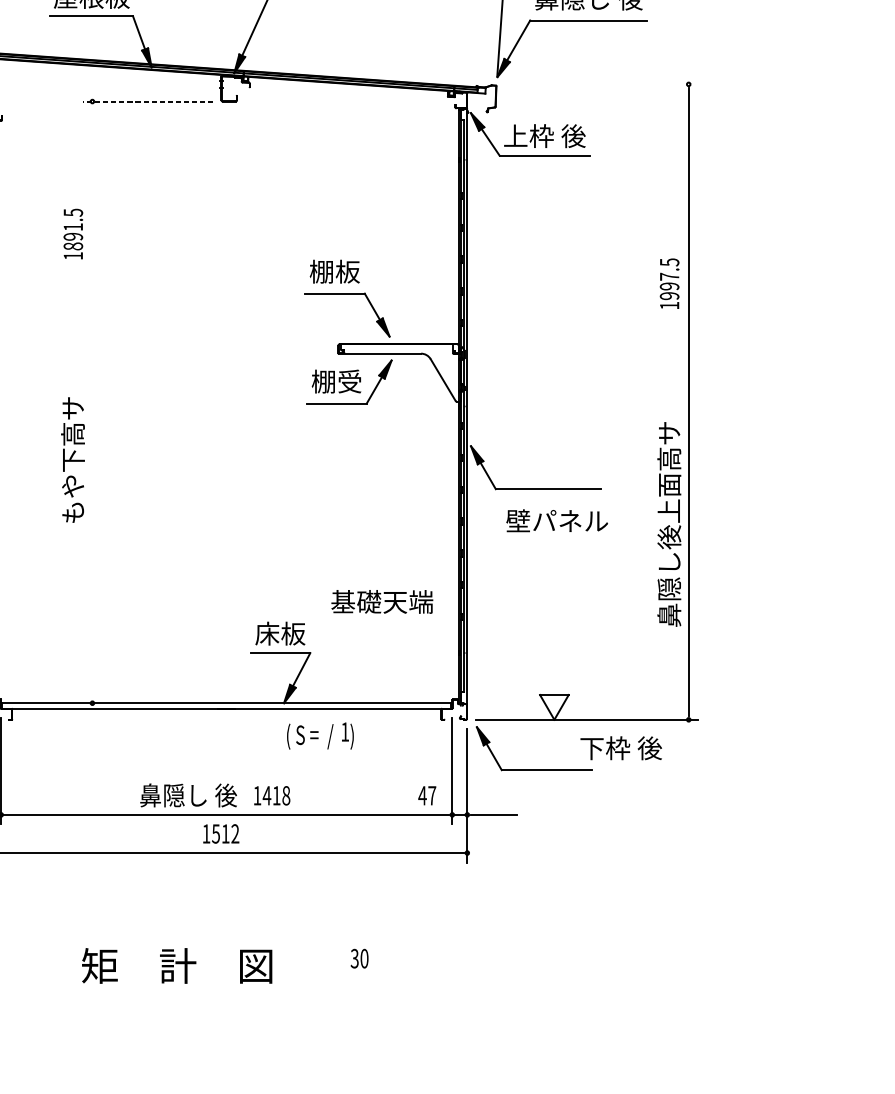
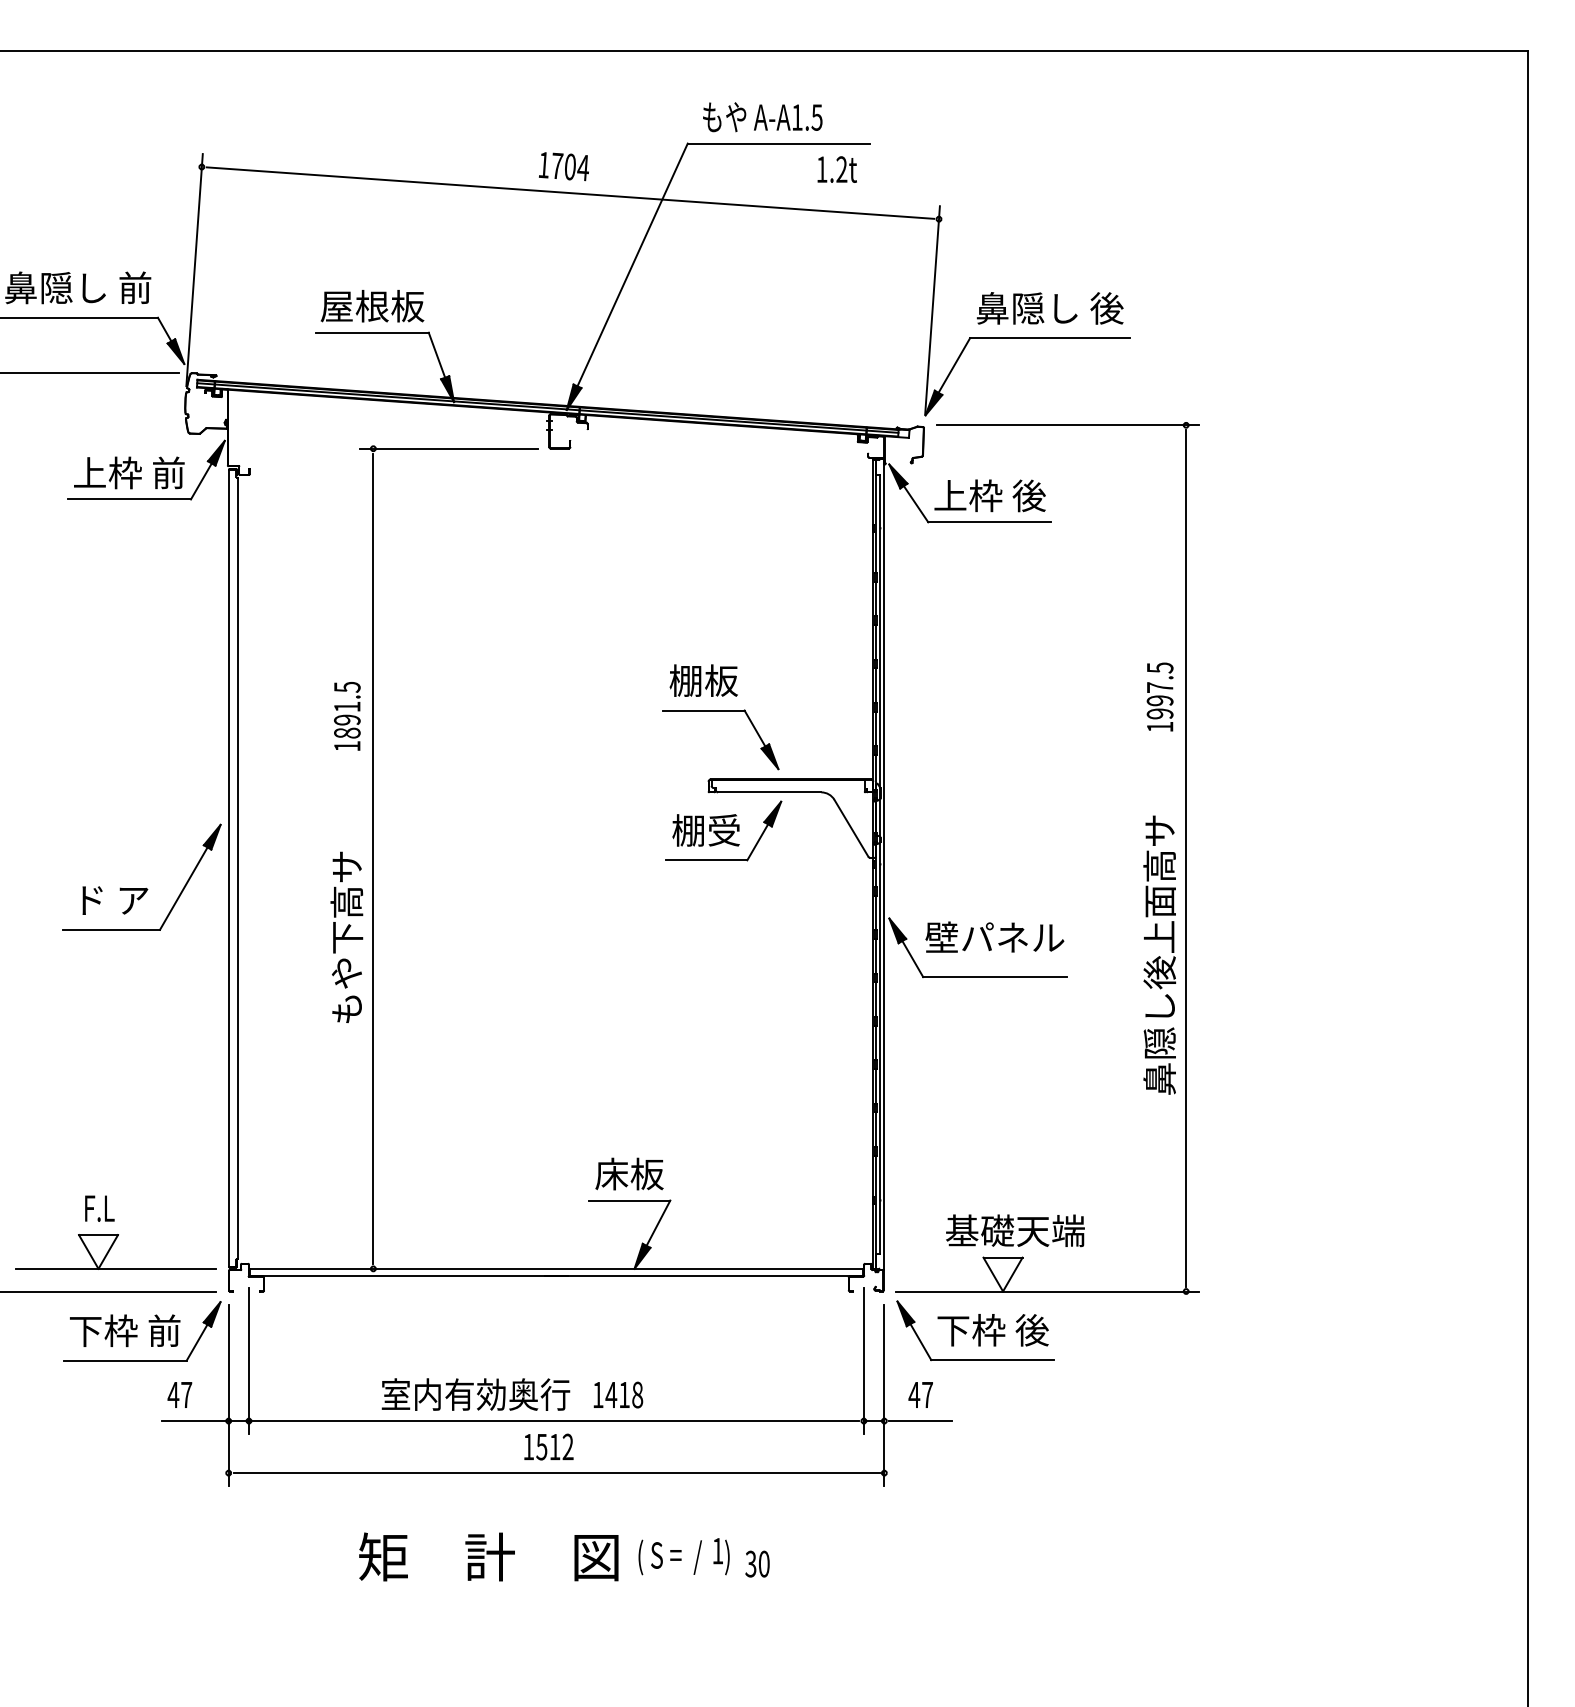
line: (602, 84) -> (1068, 425), added
line: (148, 101) -> (449, 448), dashed -> solid
text: (73, 234) -> (347, 716), moved
line: (92, 402) -> (373, 858), added
text: (556, 520) -> (994, 936), moved
text: (669, 523) -> (1159, 954), moved
text: (382, 601) -> (1015, 1230), moved
text: (319, 735) -> (683, 1556), moved
text: (620, 748) -> (992, 1330), moved
text: (167, 795) -> (475, 1394), 鼻隠し 後 -> 室内有効奥行
text: (427, 795) -> (920, 1394), moved
text: (359, 958) -> (757, 1563), moved
text: (176, 965) -> (488, 1556), moved

